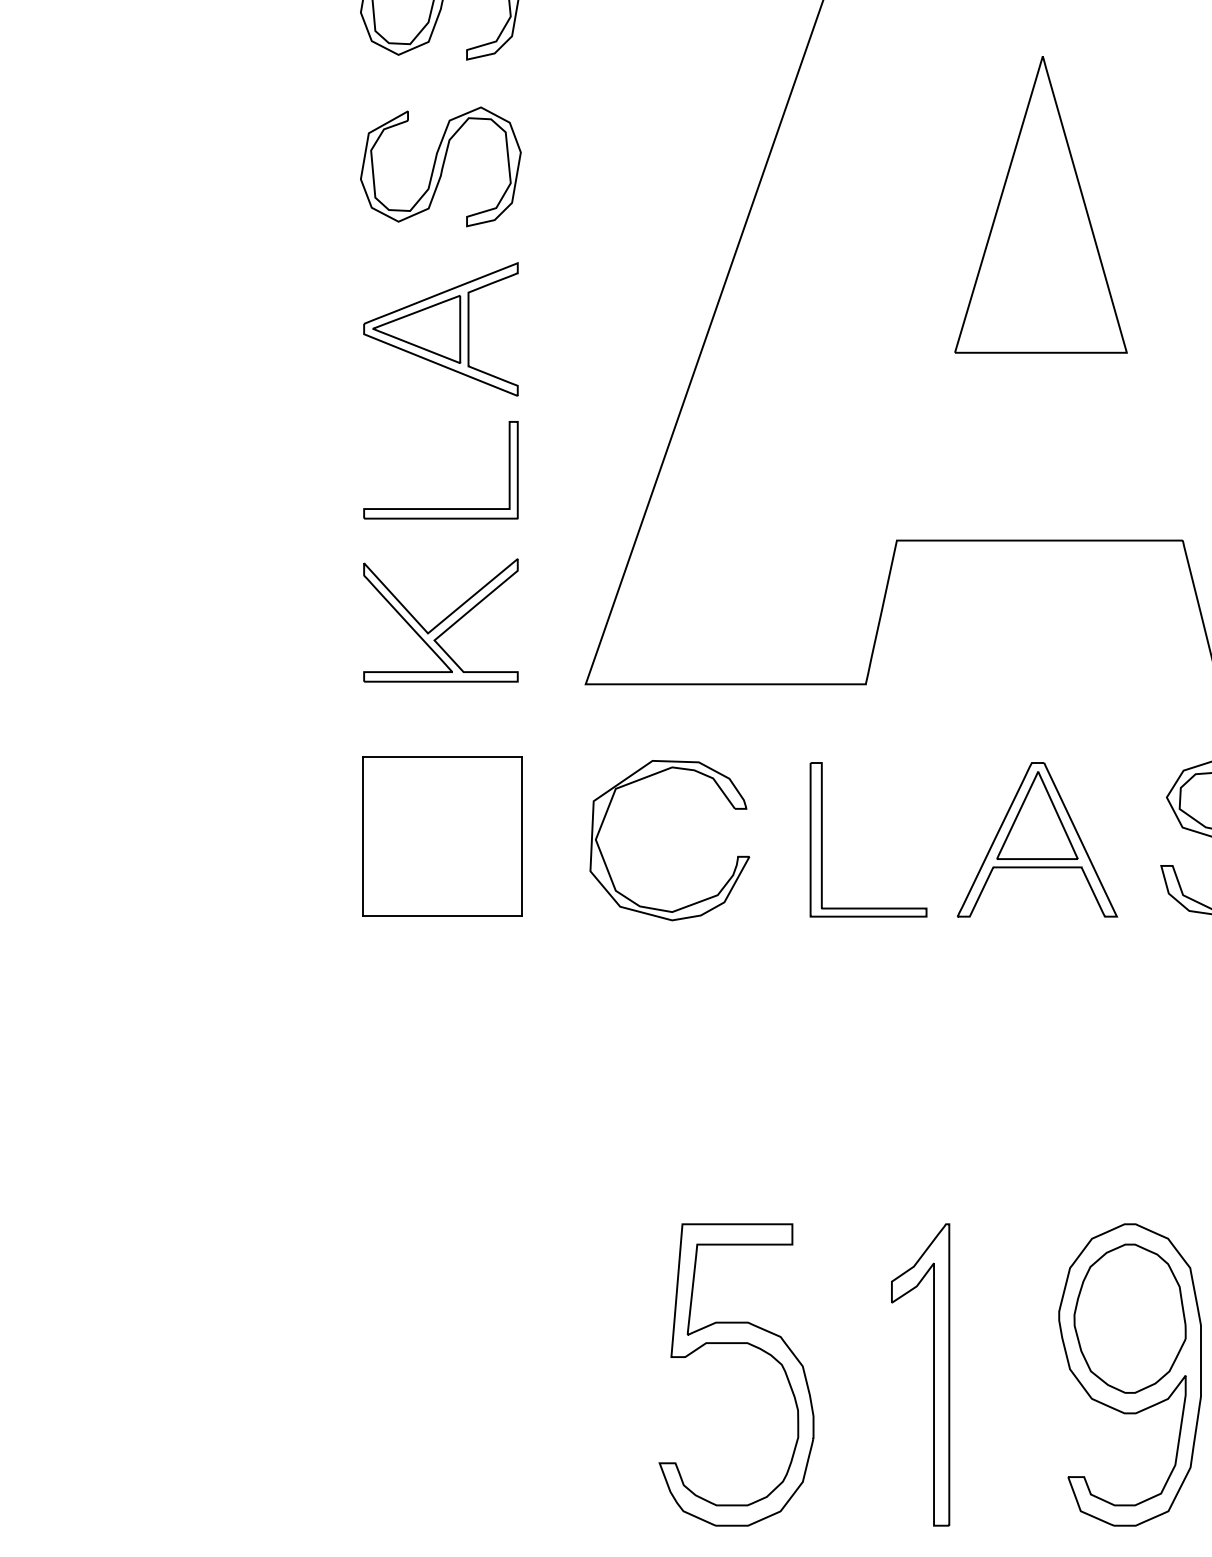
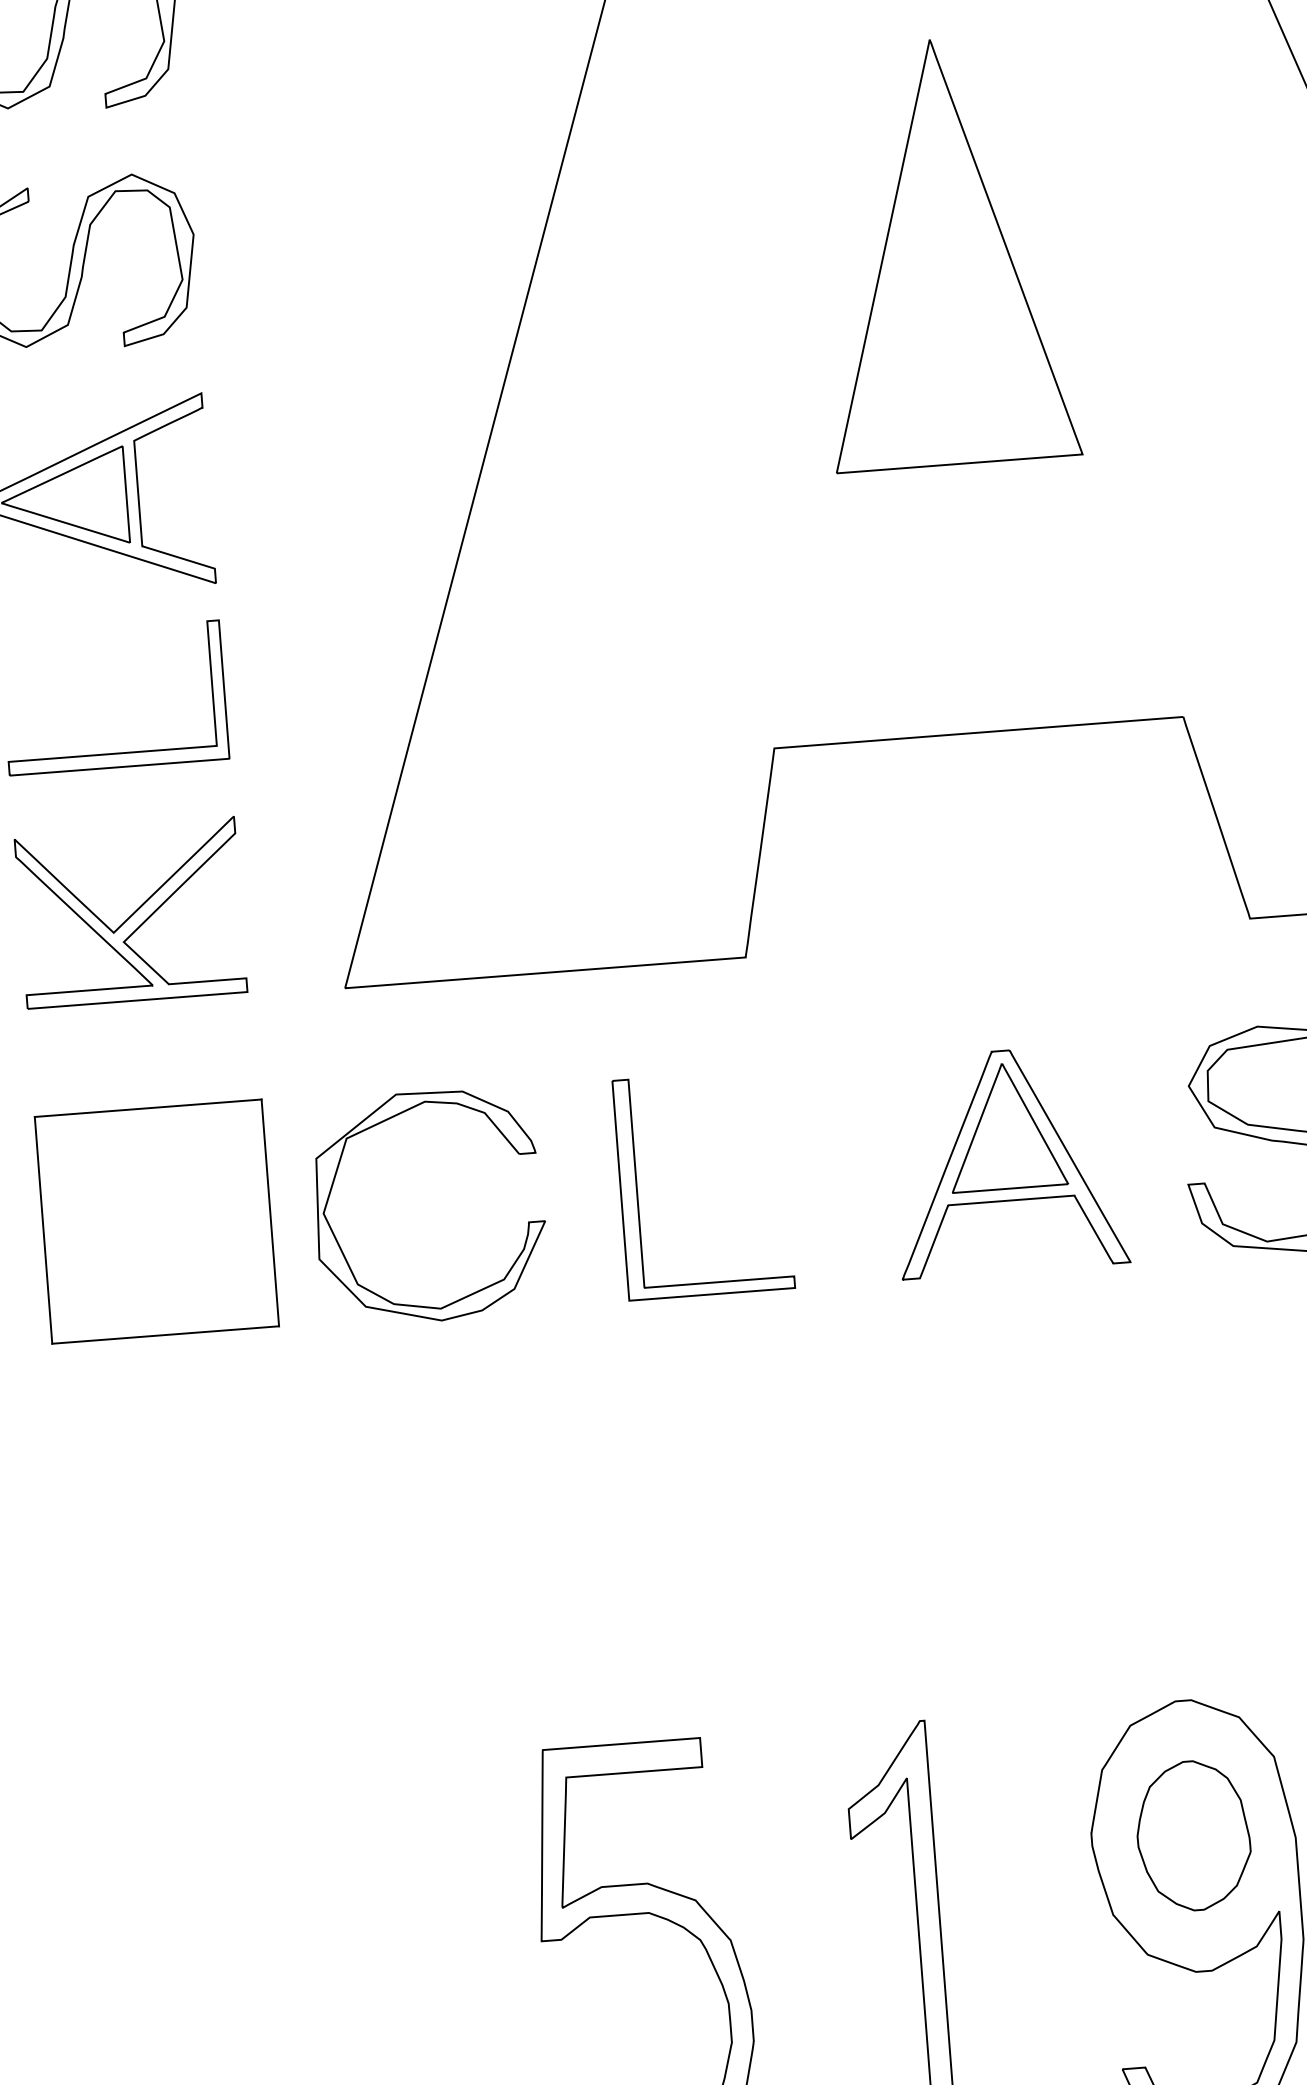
part: (646, 778) -> (389, 1120), moved
part: (822, 839) -> (637, 1189), moved
part: (1129, 1318) -> (1192, 1835), size x0.7

